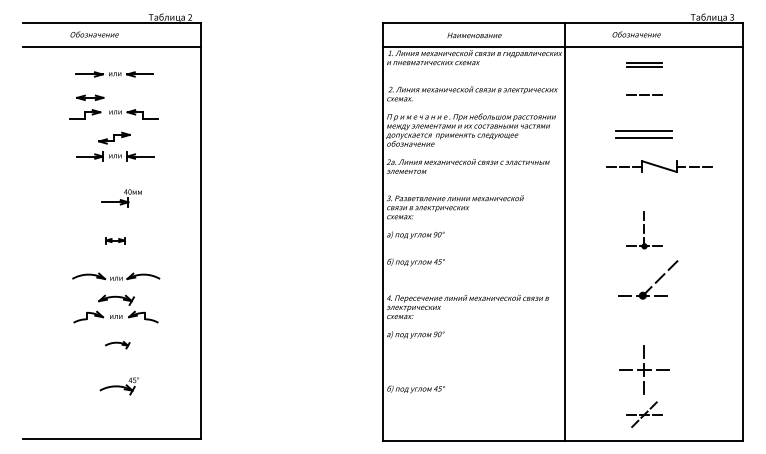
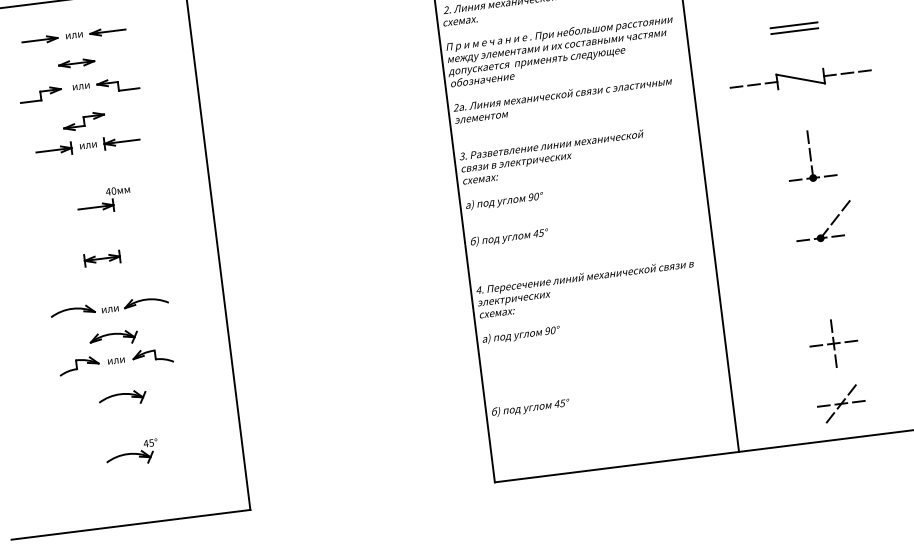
part: (90, 97) -> (76, 62), moved
part: (644, 134) -> (794, 27), size x0.62
part: (659, 166) -> (800, 78), moved
part: (115, 240) -> (102, 258), size x1.43
part: (648, 279) -> (824, 221), size x0.71
part: (117, 344) -> (122, 397), size x1.43
part: (644, 369) -> (833, 343), size x0.71

